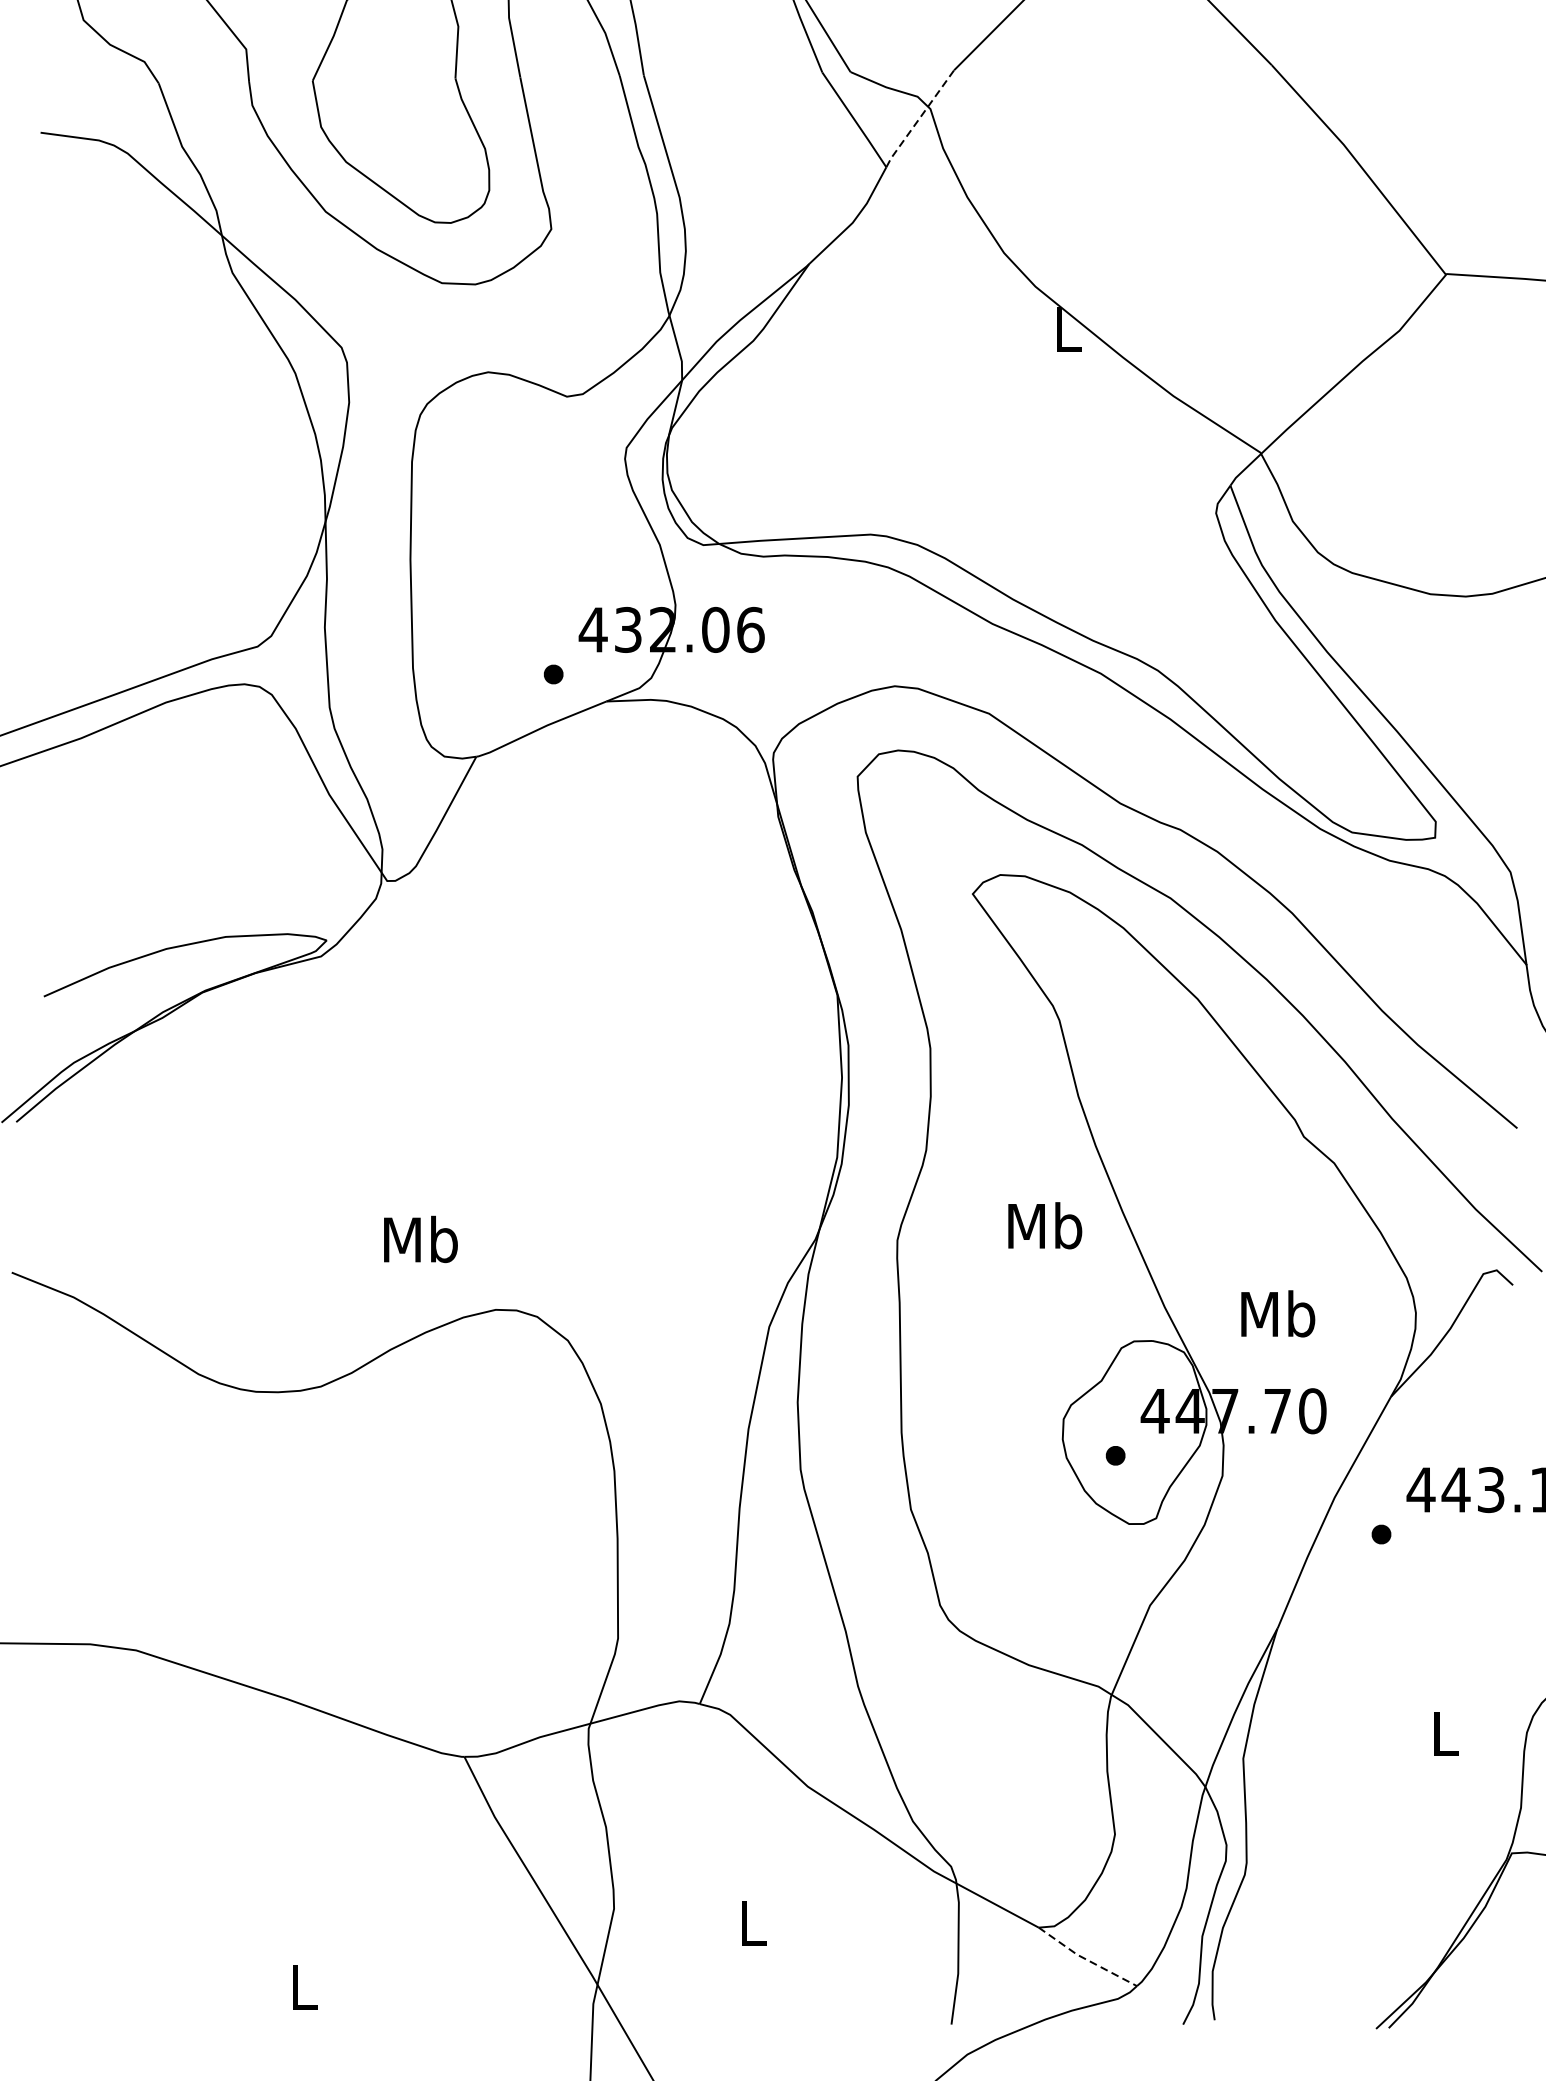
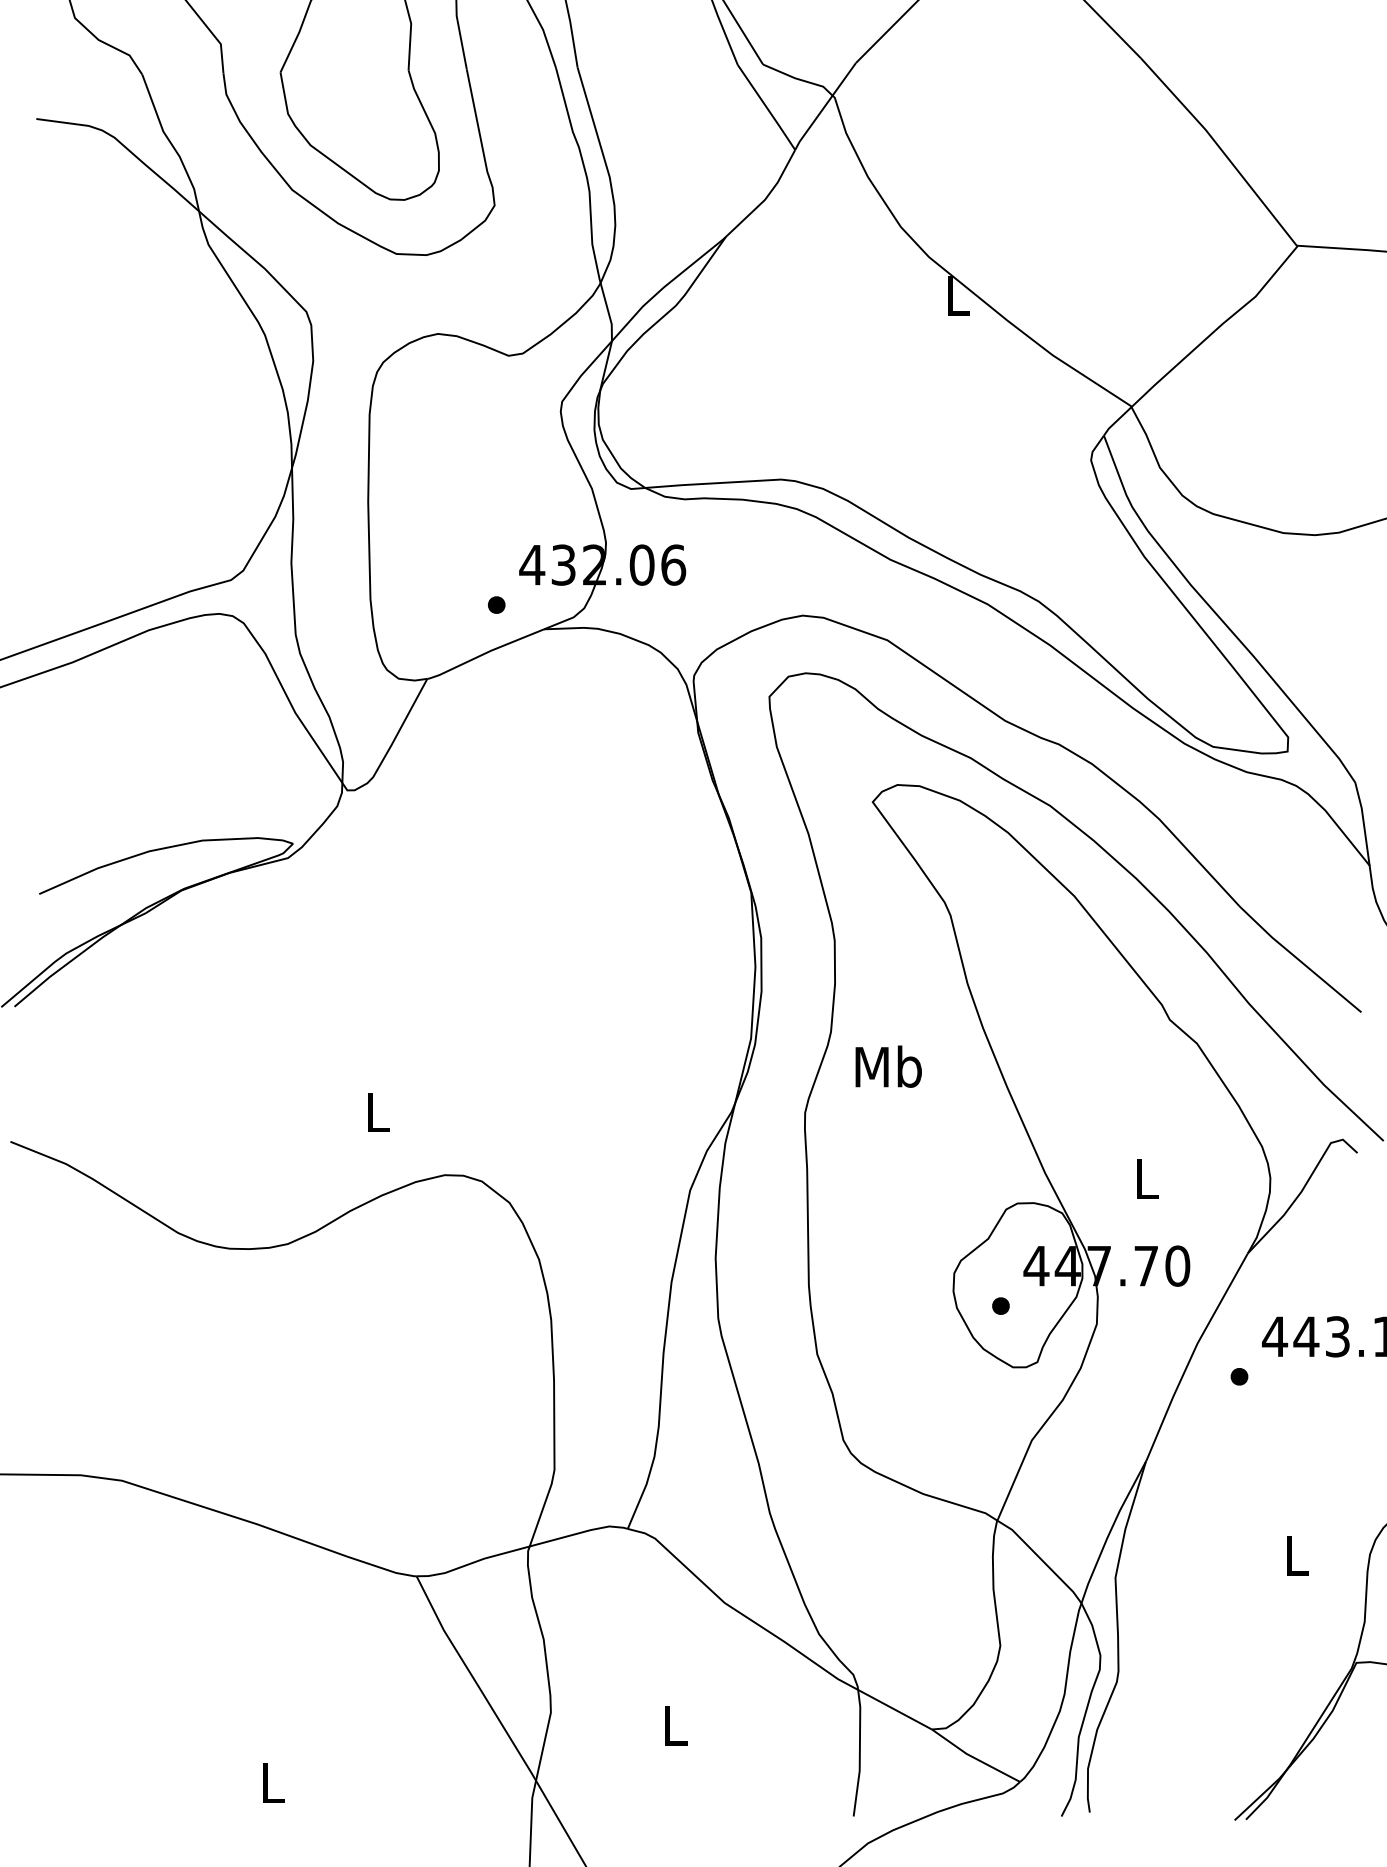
line: (918, 118) -> (824, 106), dashed -> solid
text: (1044, 1225) -> (888, 1066), moved
text: (420, 1238) -> (377, 1111), Mb -> L
text: (1277, 1313) -> (1146, 1178), Mb -> L
line: (1086, 1959) -> (974, 1758), dashed -> solid

